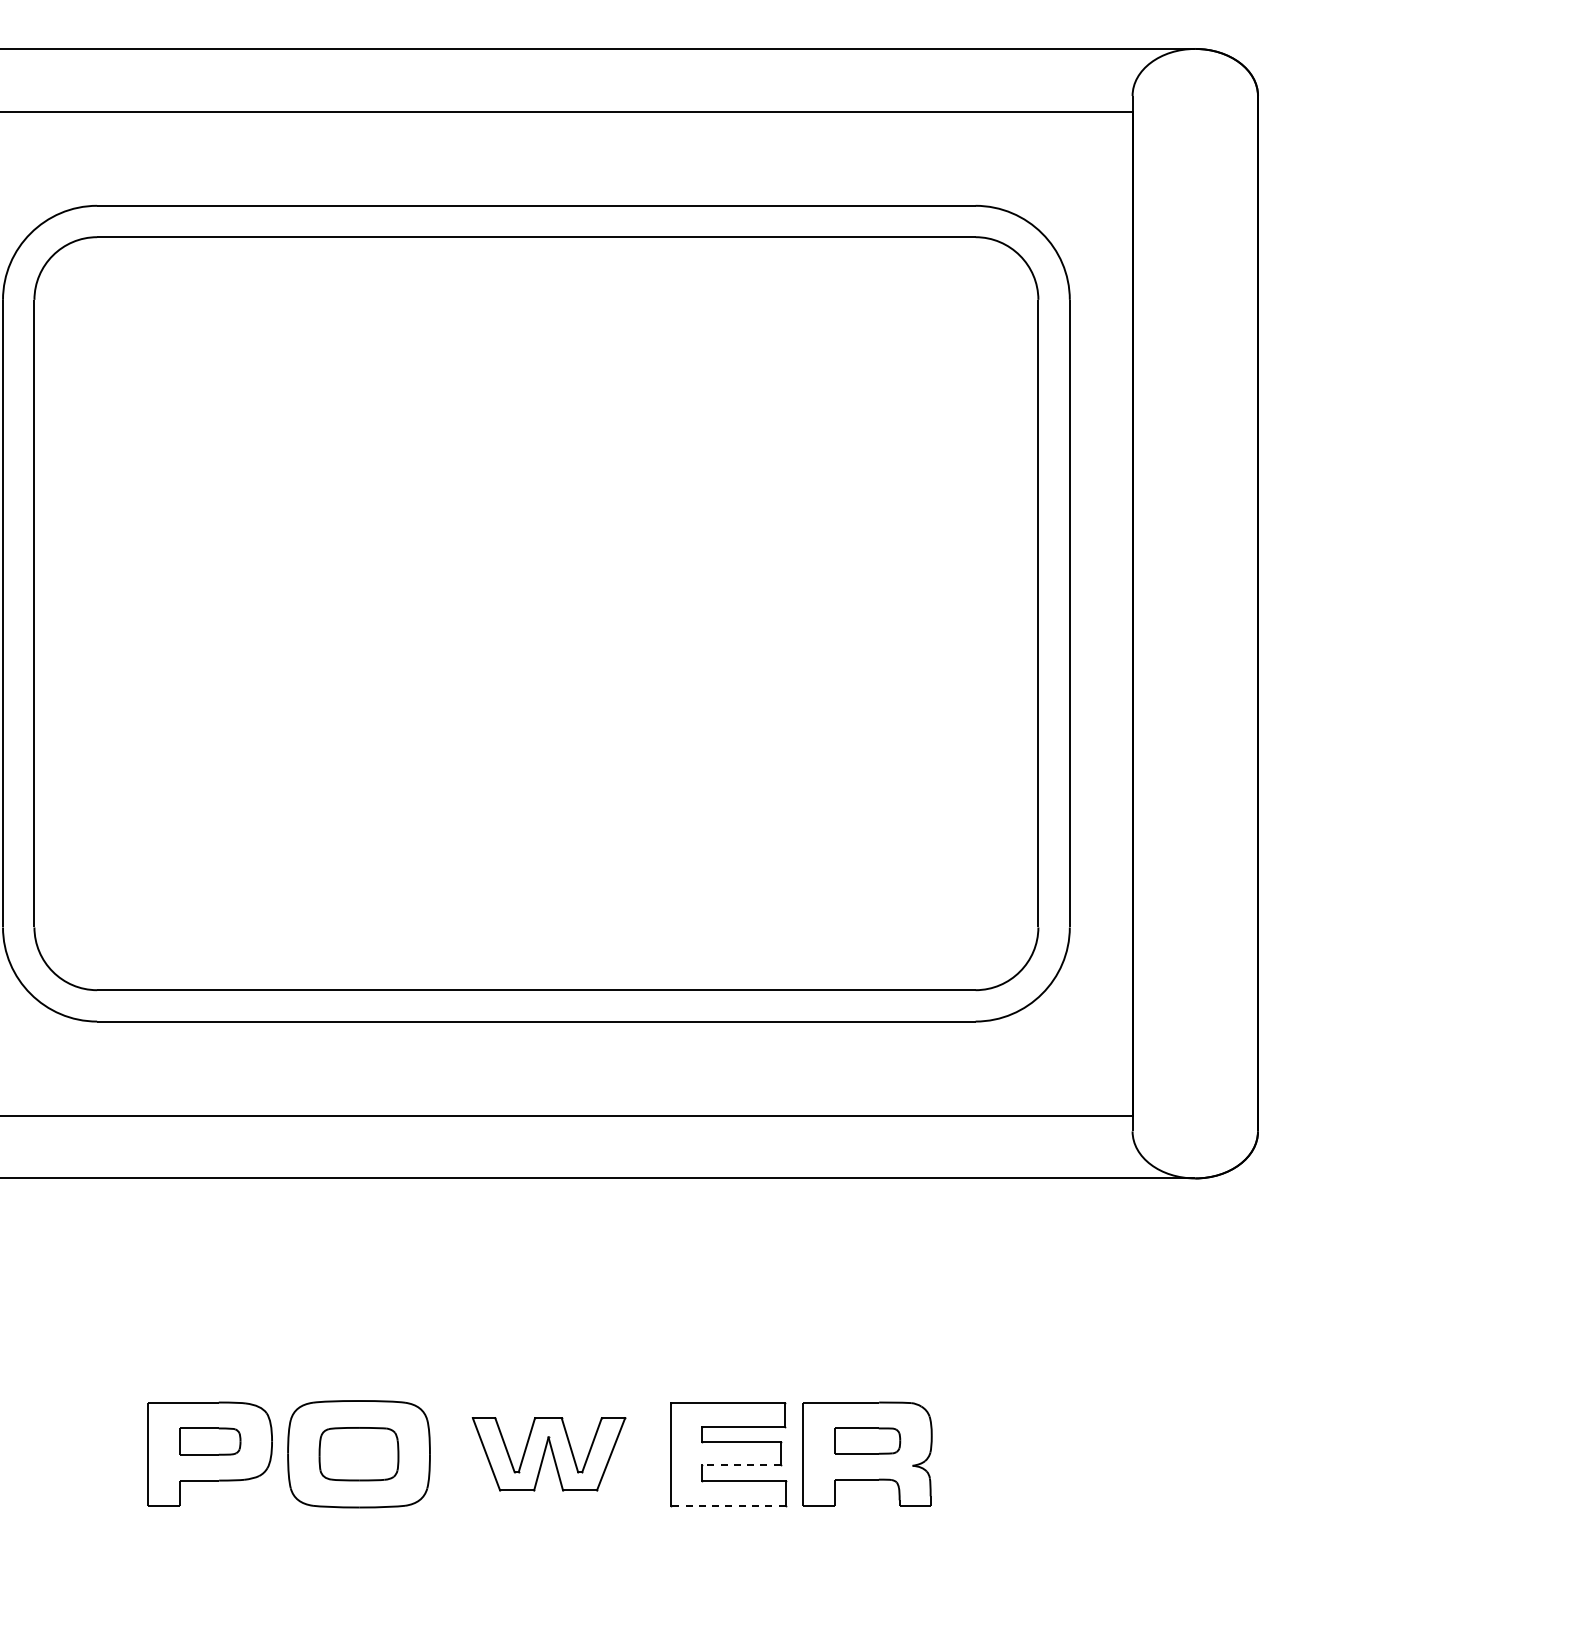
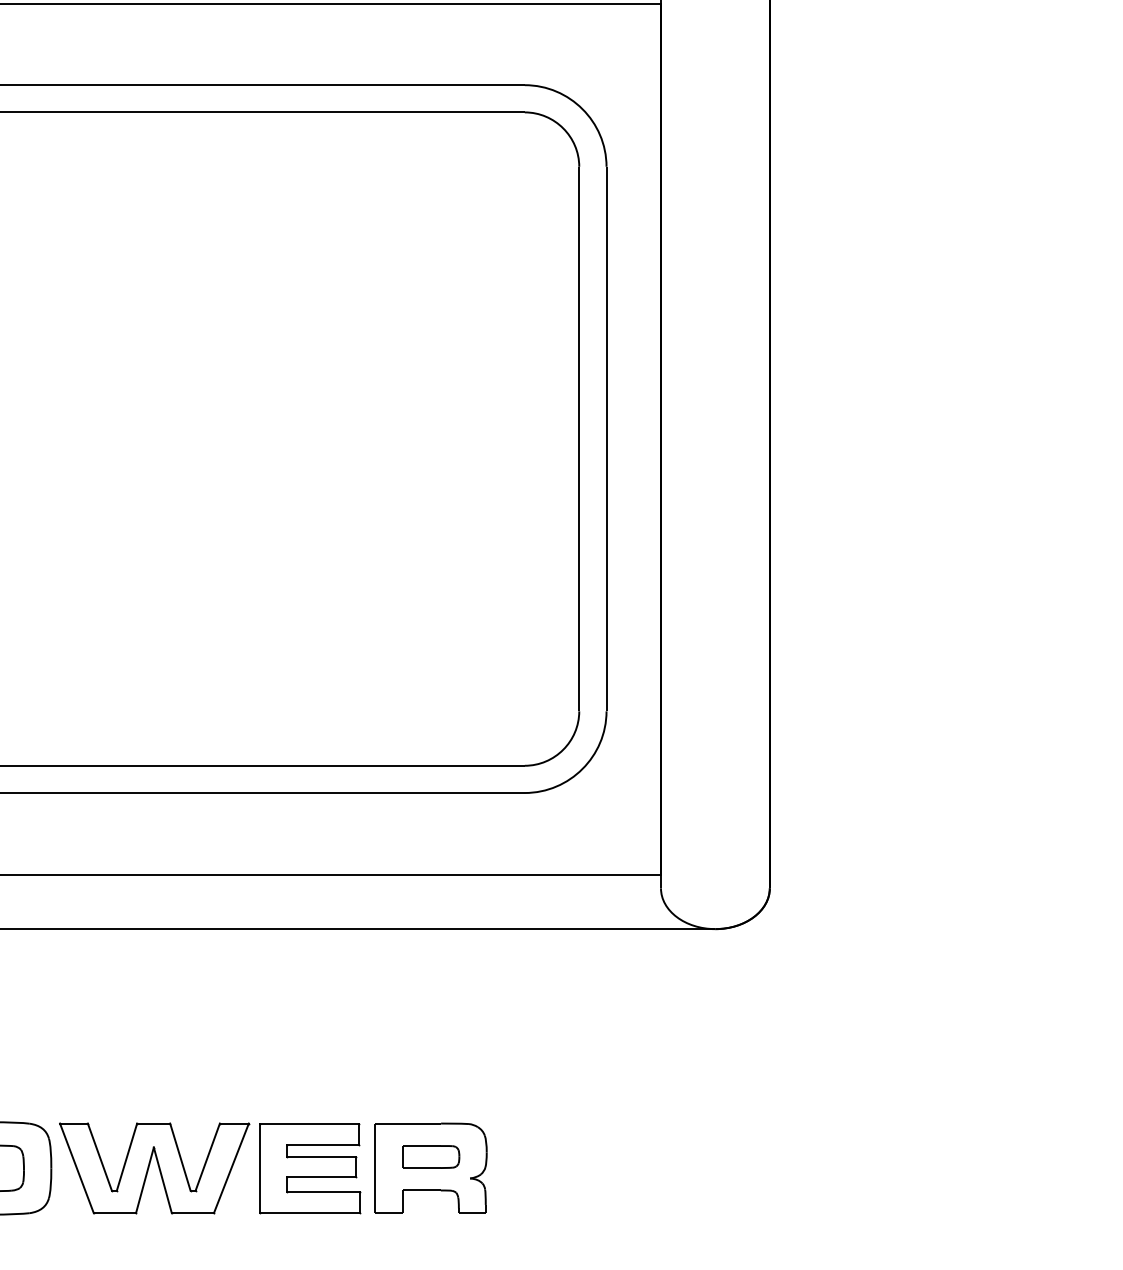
part: (549, 1454) -> (155, 1168), size x1.43
line: (741, 1464) -> (321, 1177), dashed -> solid
line: (727, 1505) -> (309, 1212), dashed -> solid

